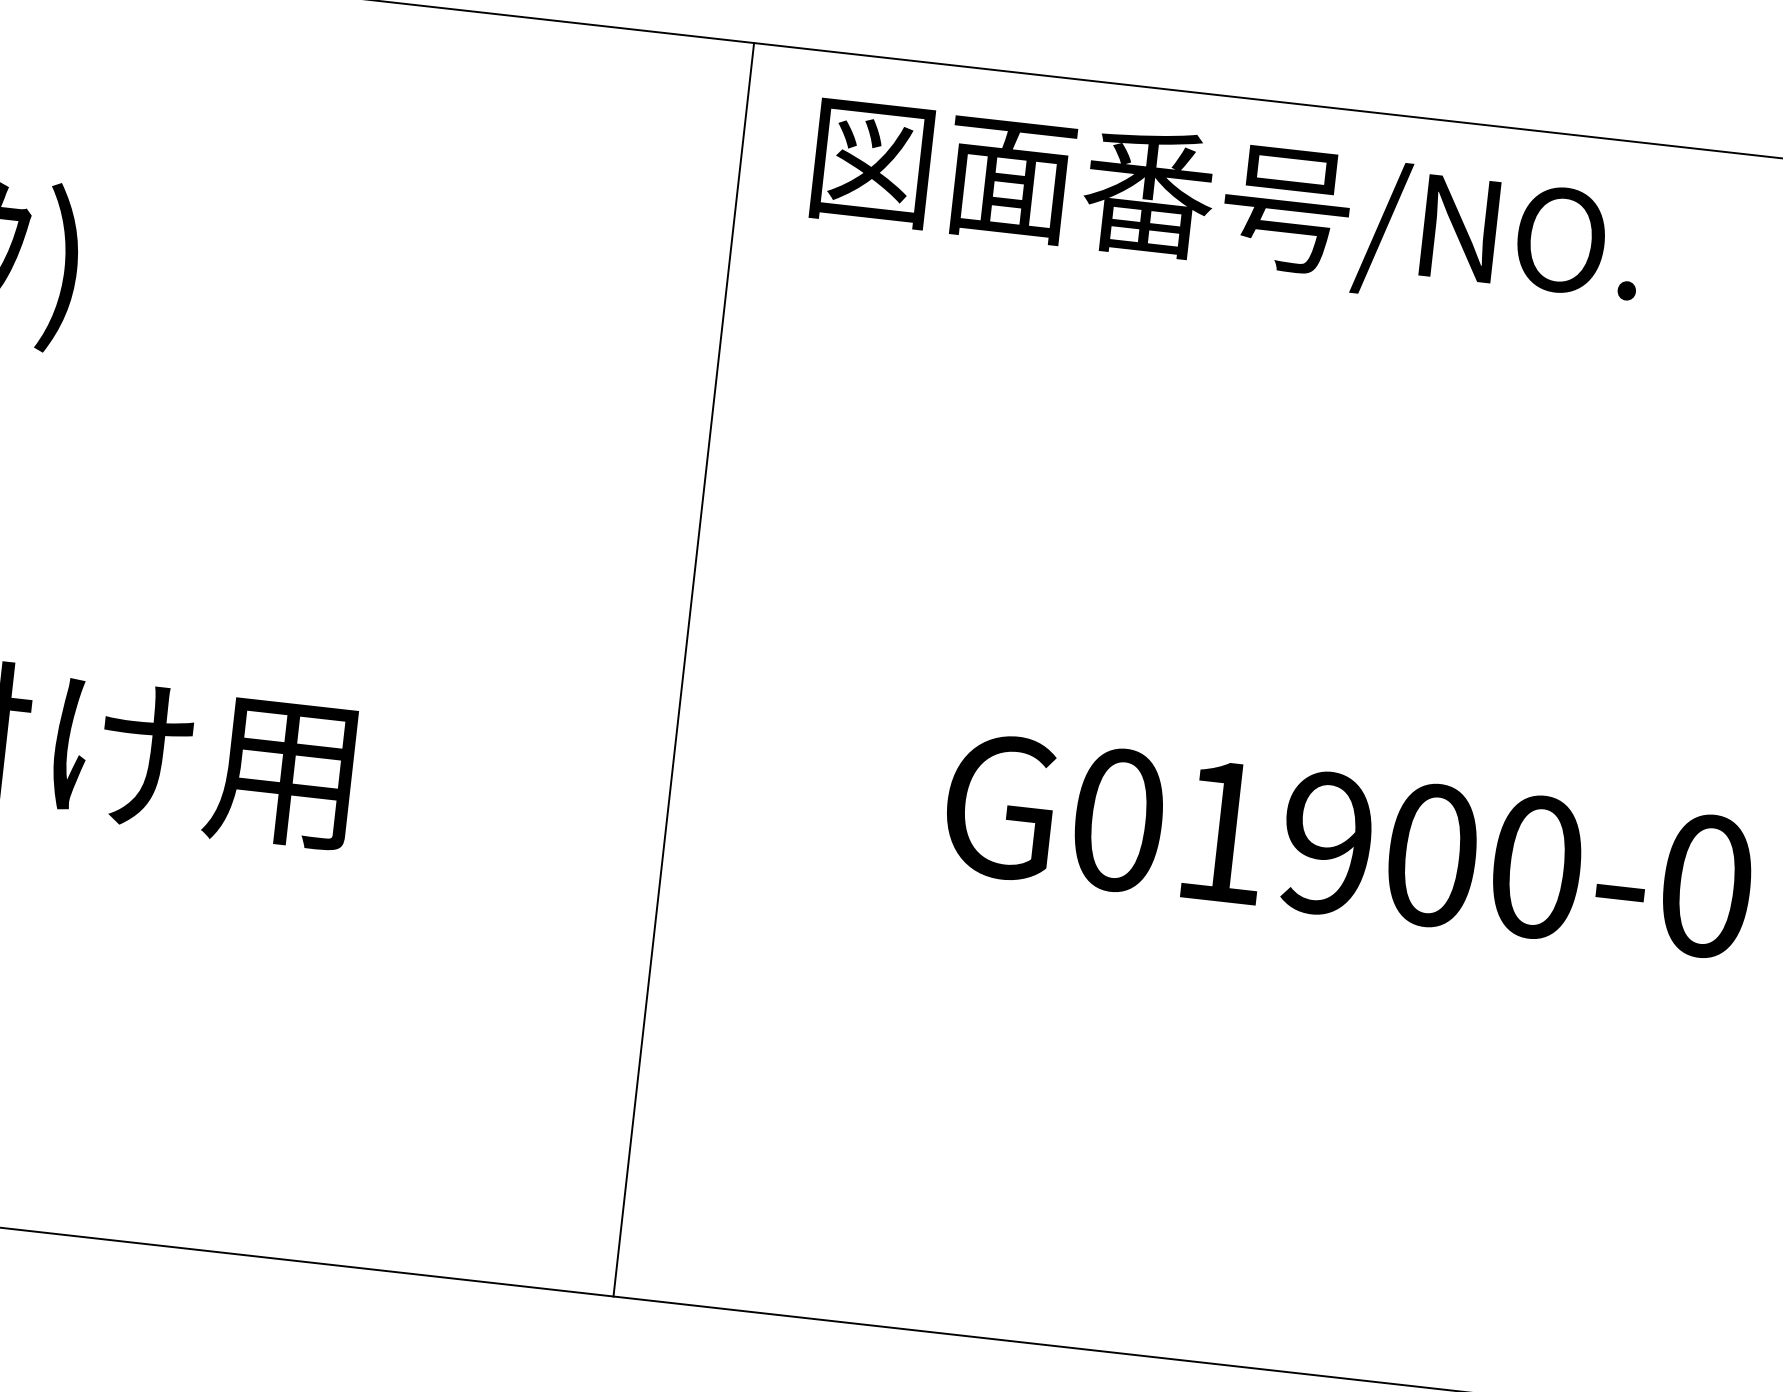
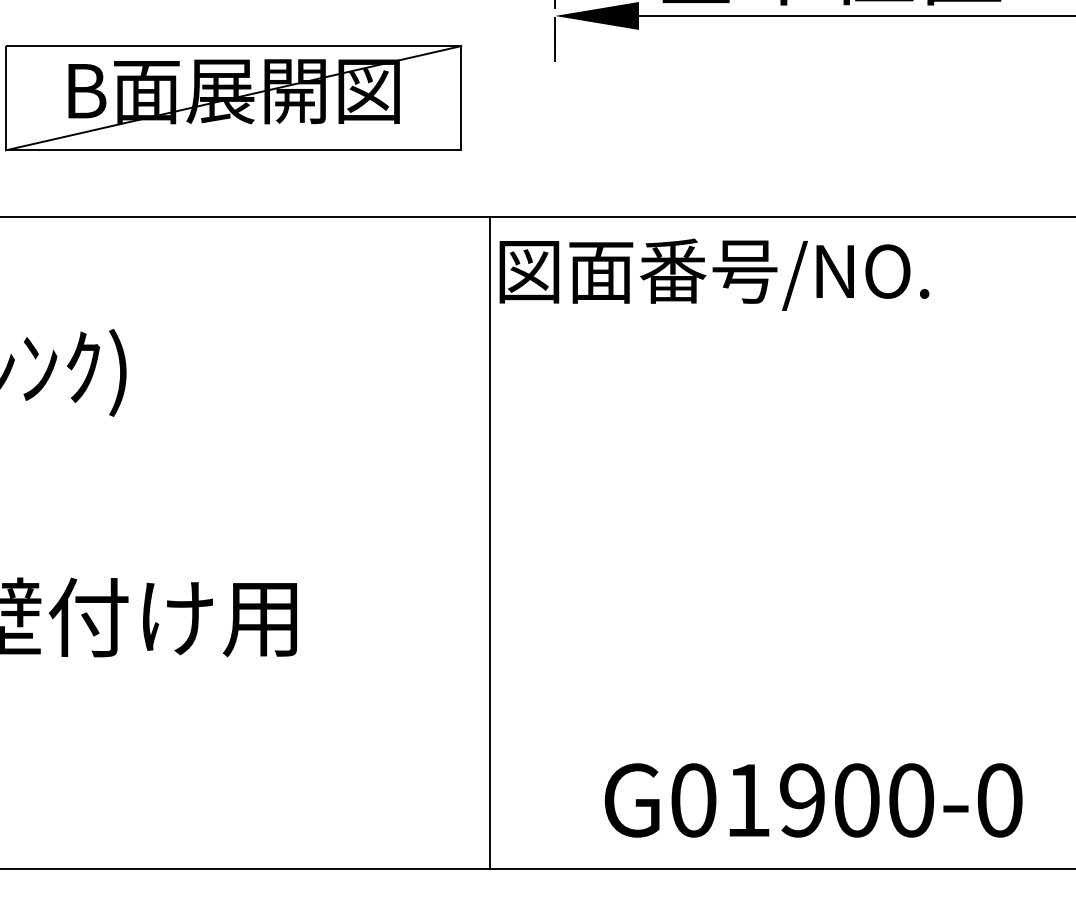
line: (683, 668) -> (489, 542), moved
text: (1348, 846) -> (813, 800), moved

